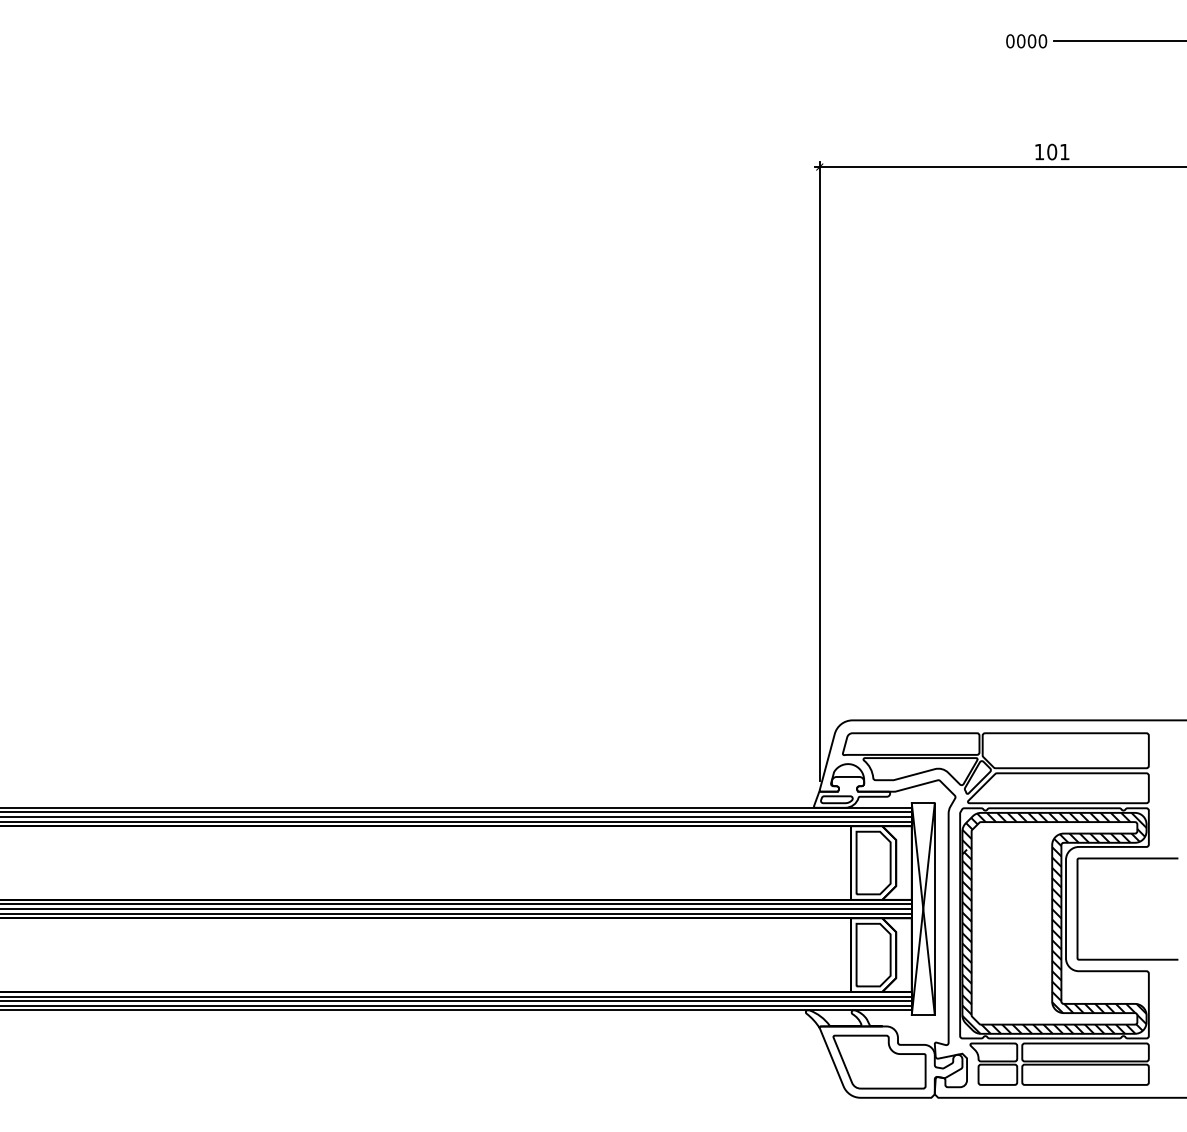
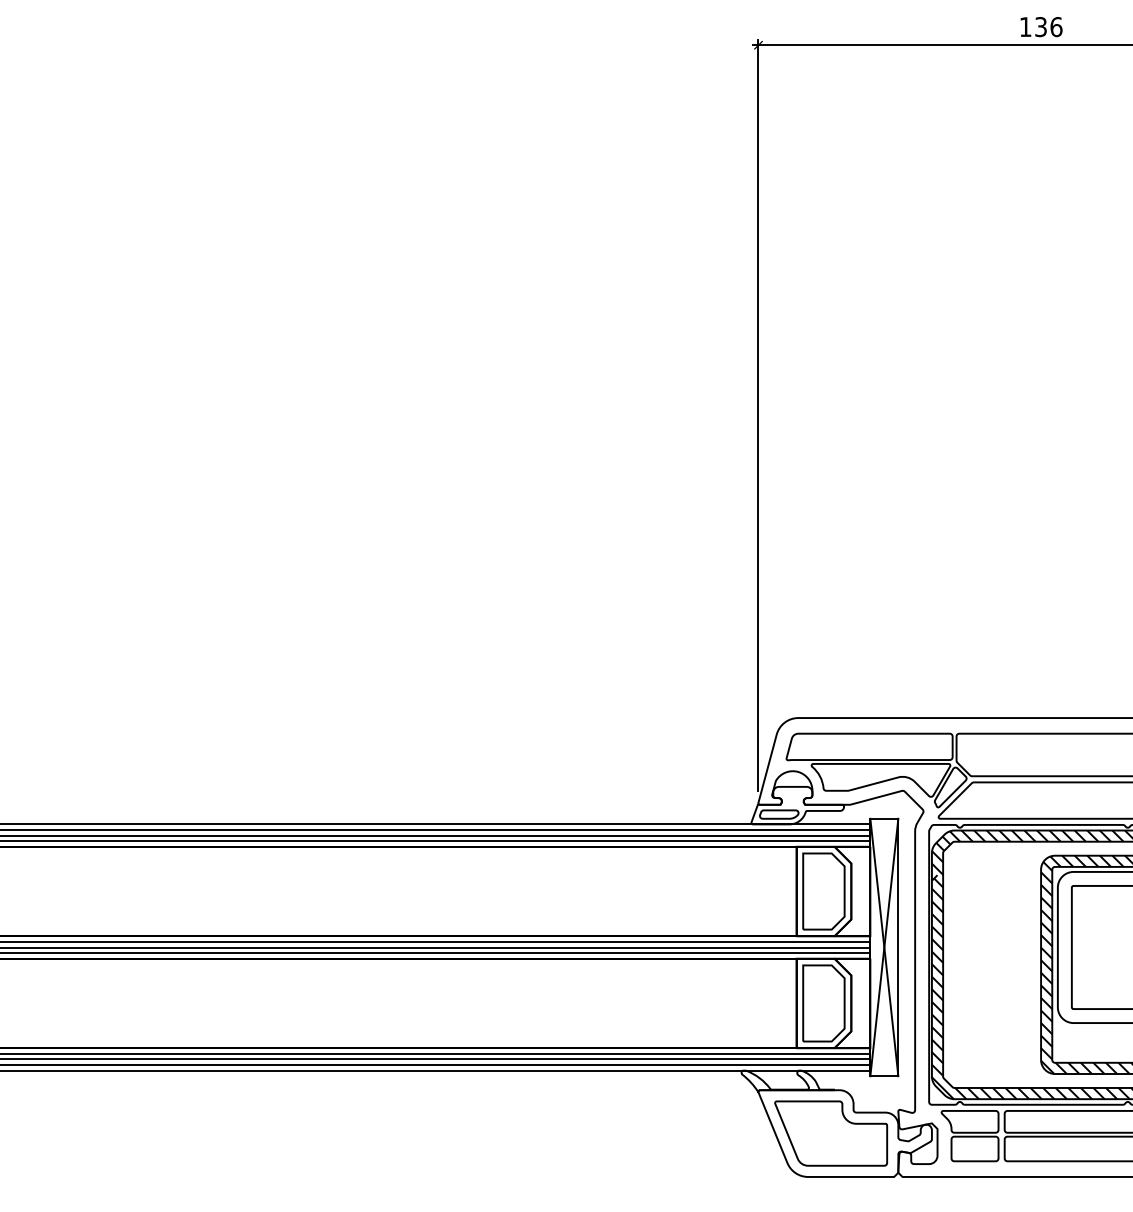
text: (1058, 151) -> (1048, 26), 101 -> 136

